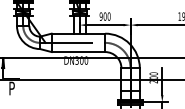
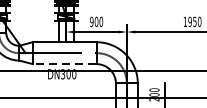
line: (78, 52) -> (64, 64), solid -> dashed

